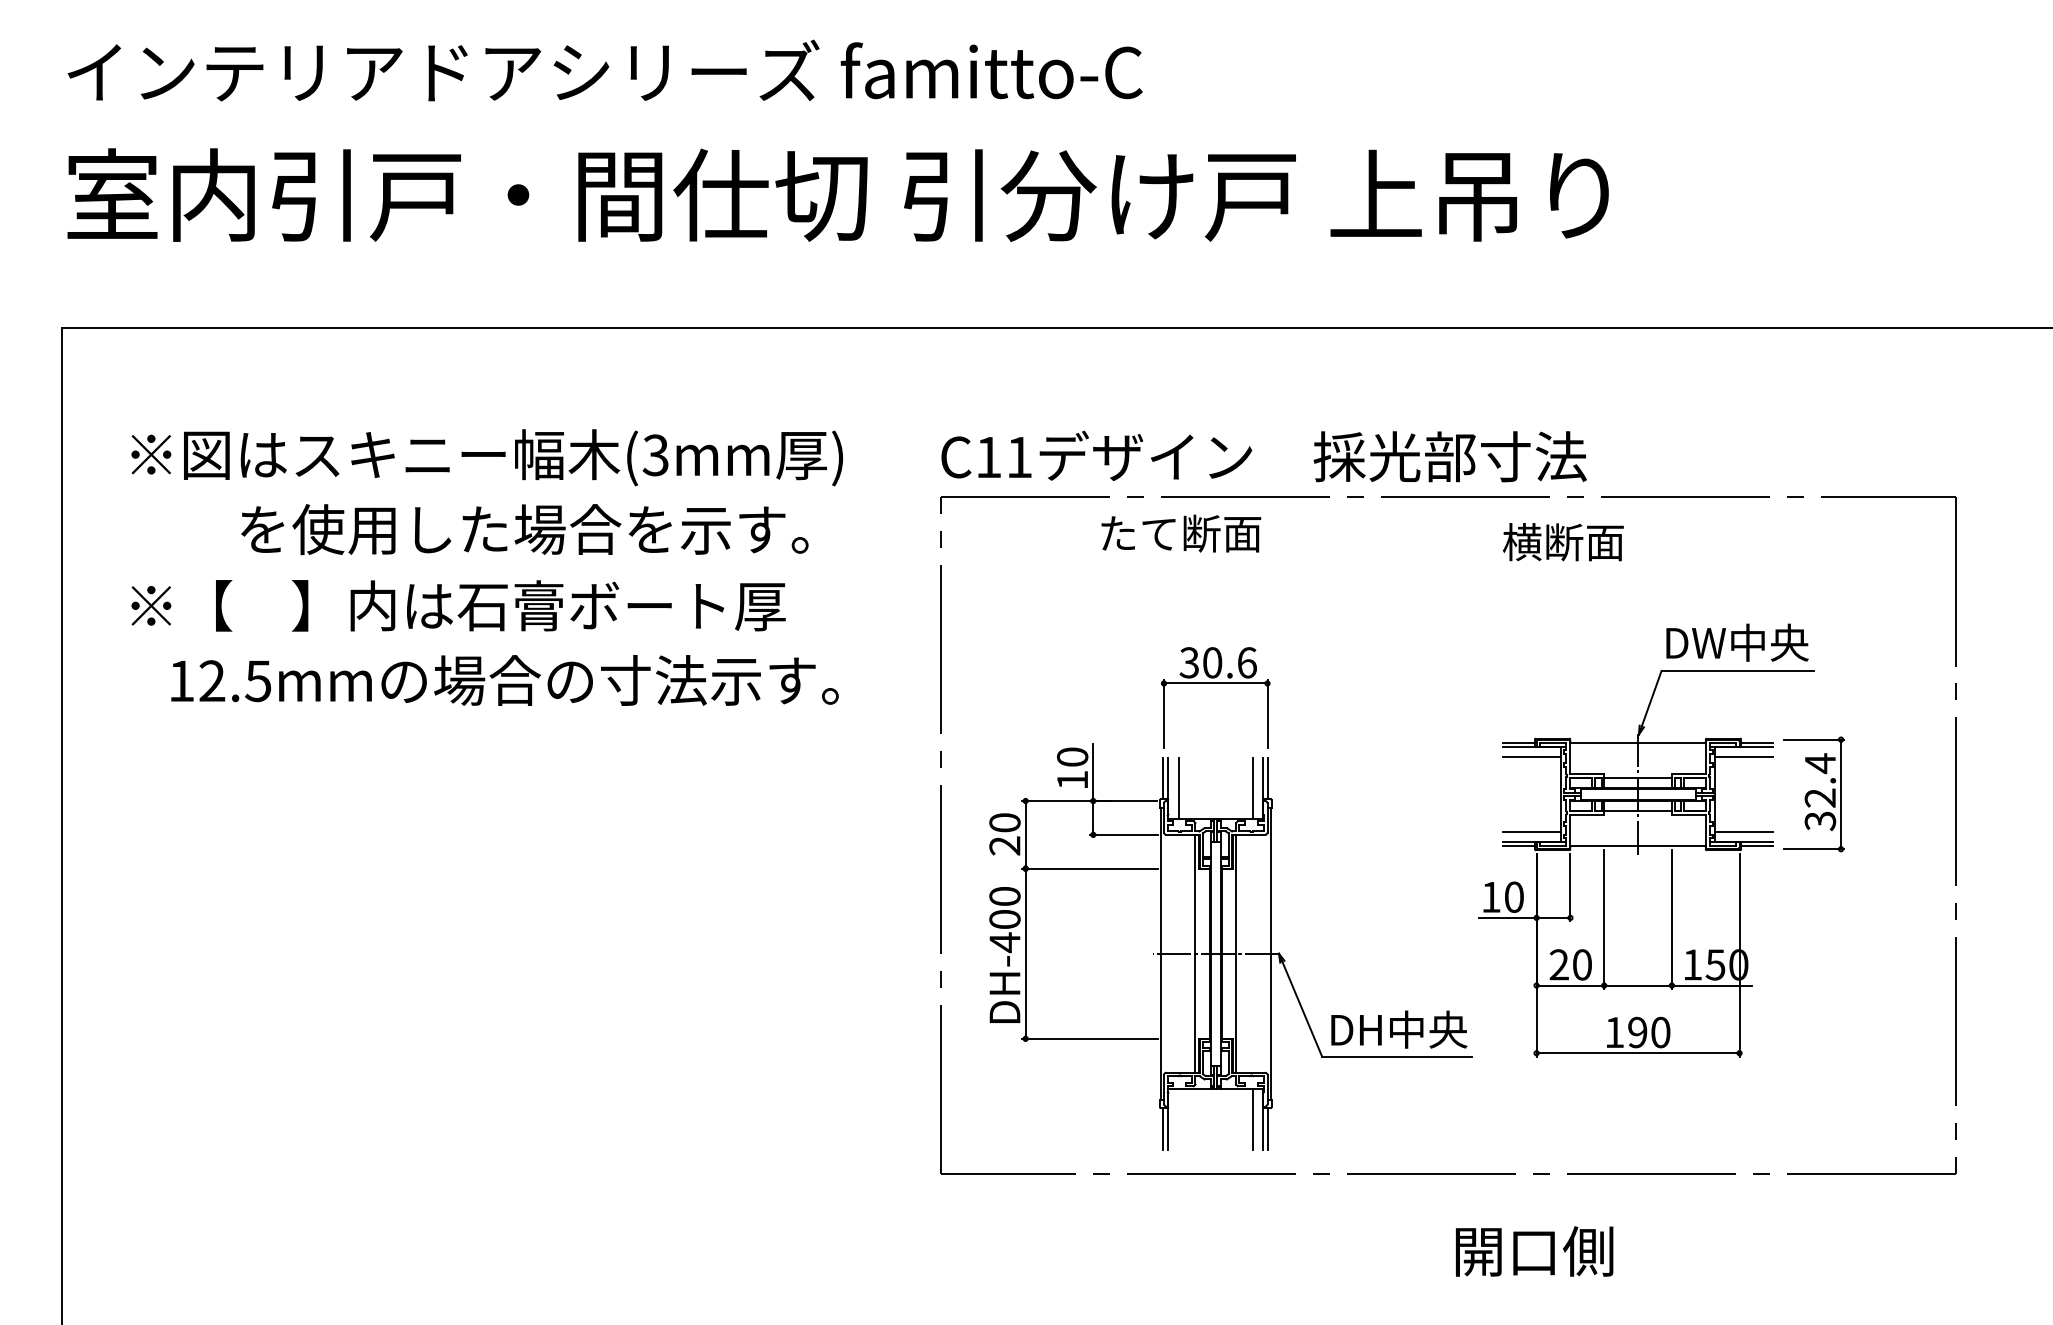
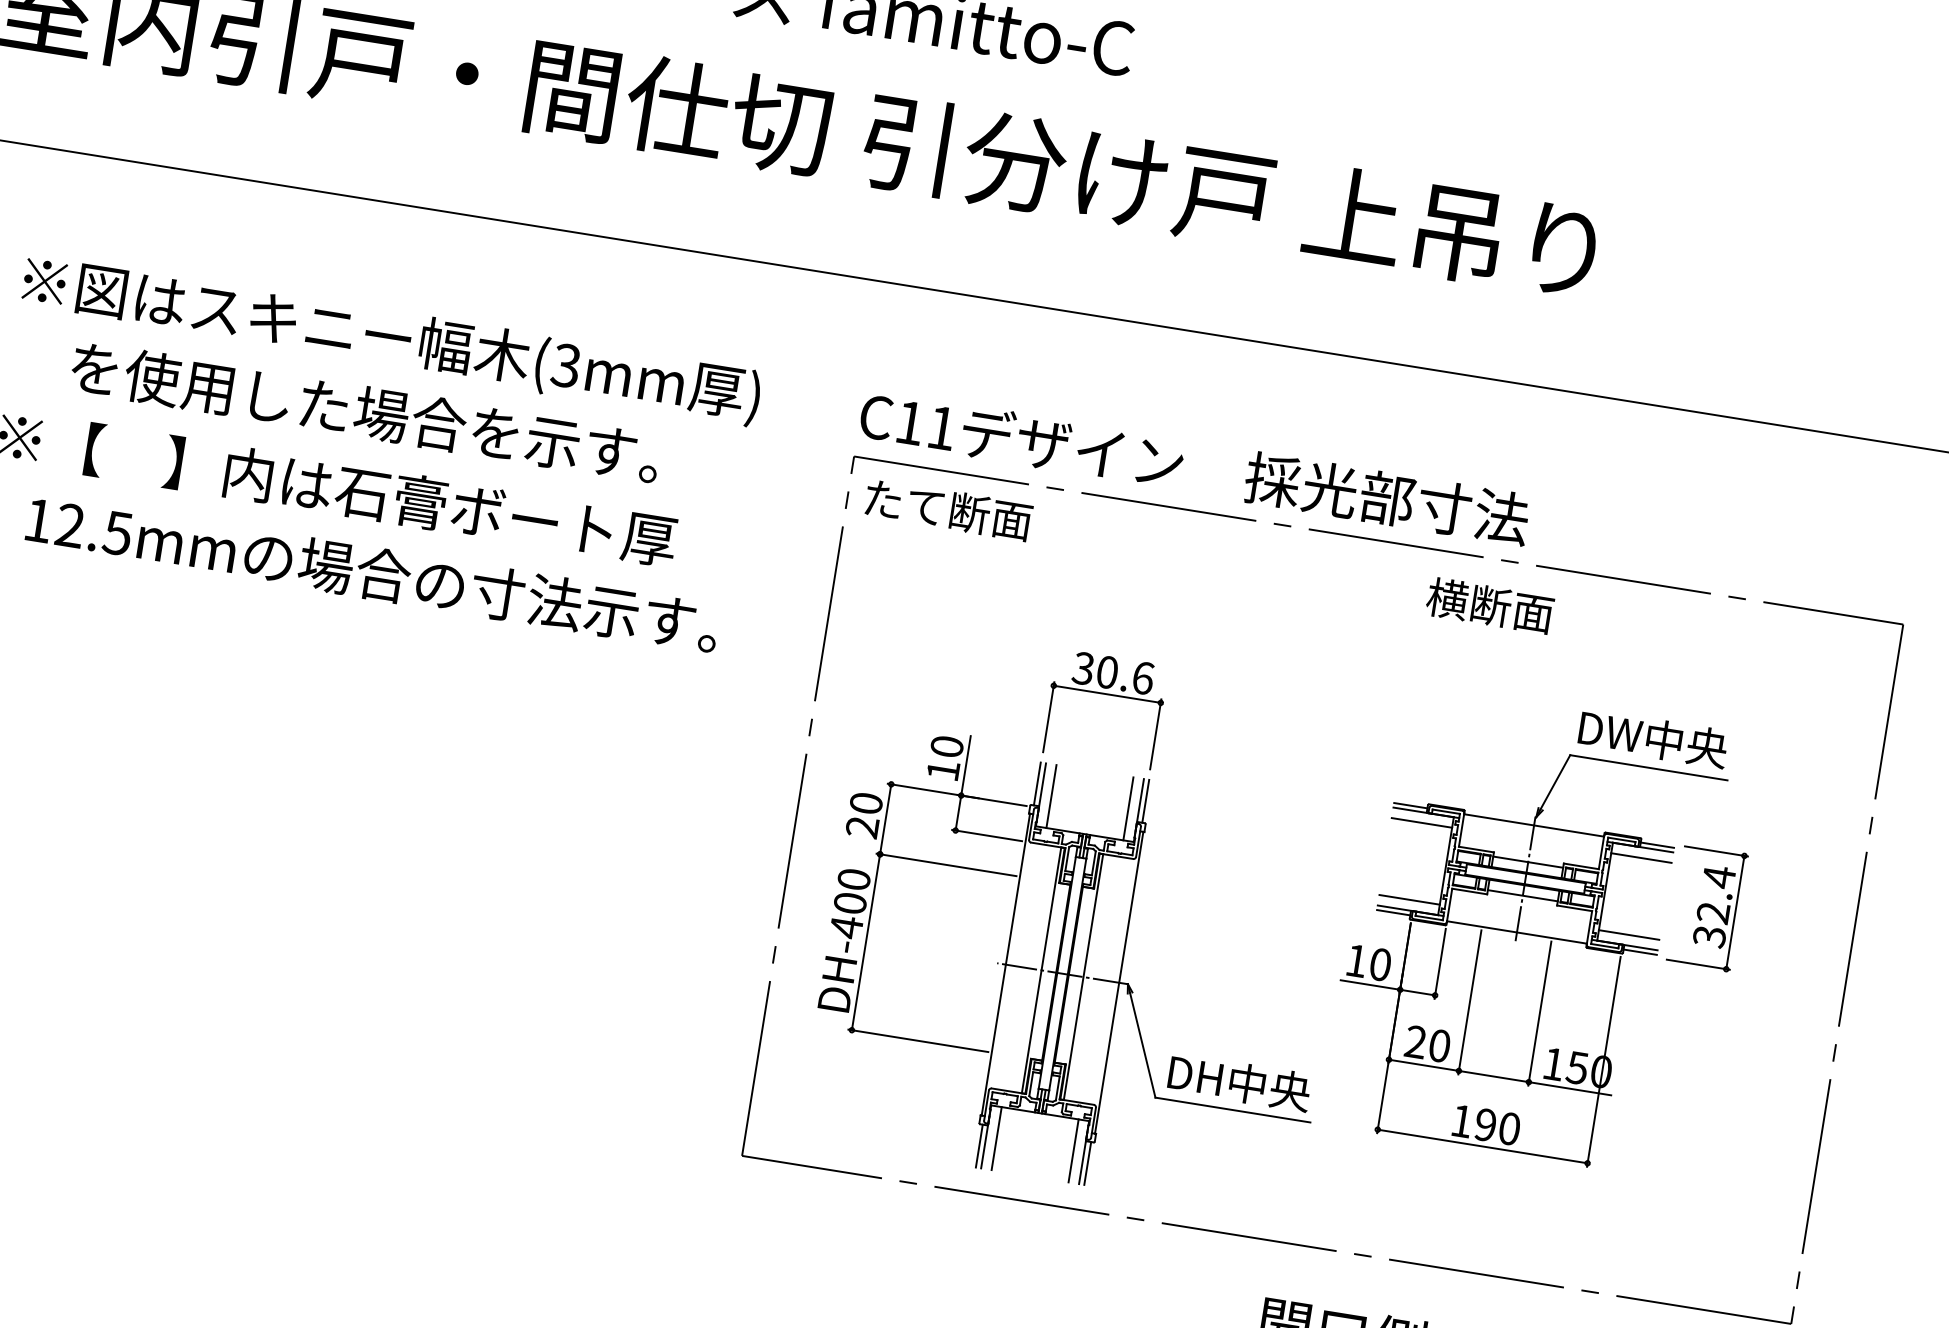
text: (524, 529) -> (365, 412), moved
text: (1181, 533) -> (948, 509), moved
line: (1178, 1118) -> (996, 1137), added

